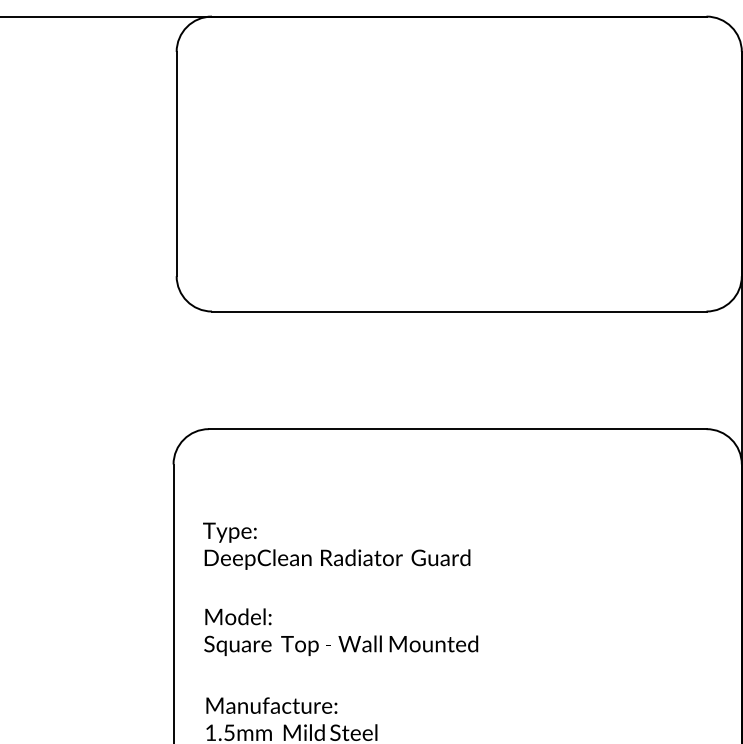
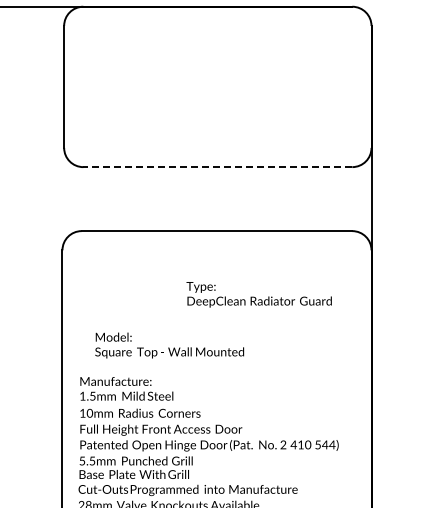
line: (458, 312) -> (217, 167), solid -> dashed
text: (335, 545) -> (258, 294), moved
text: (340, 632) -> (169, 345), moved

